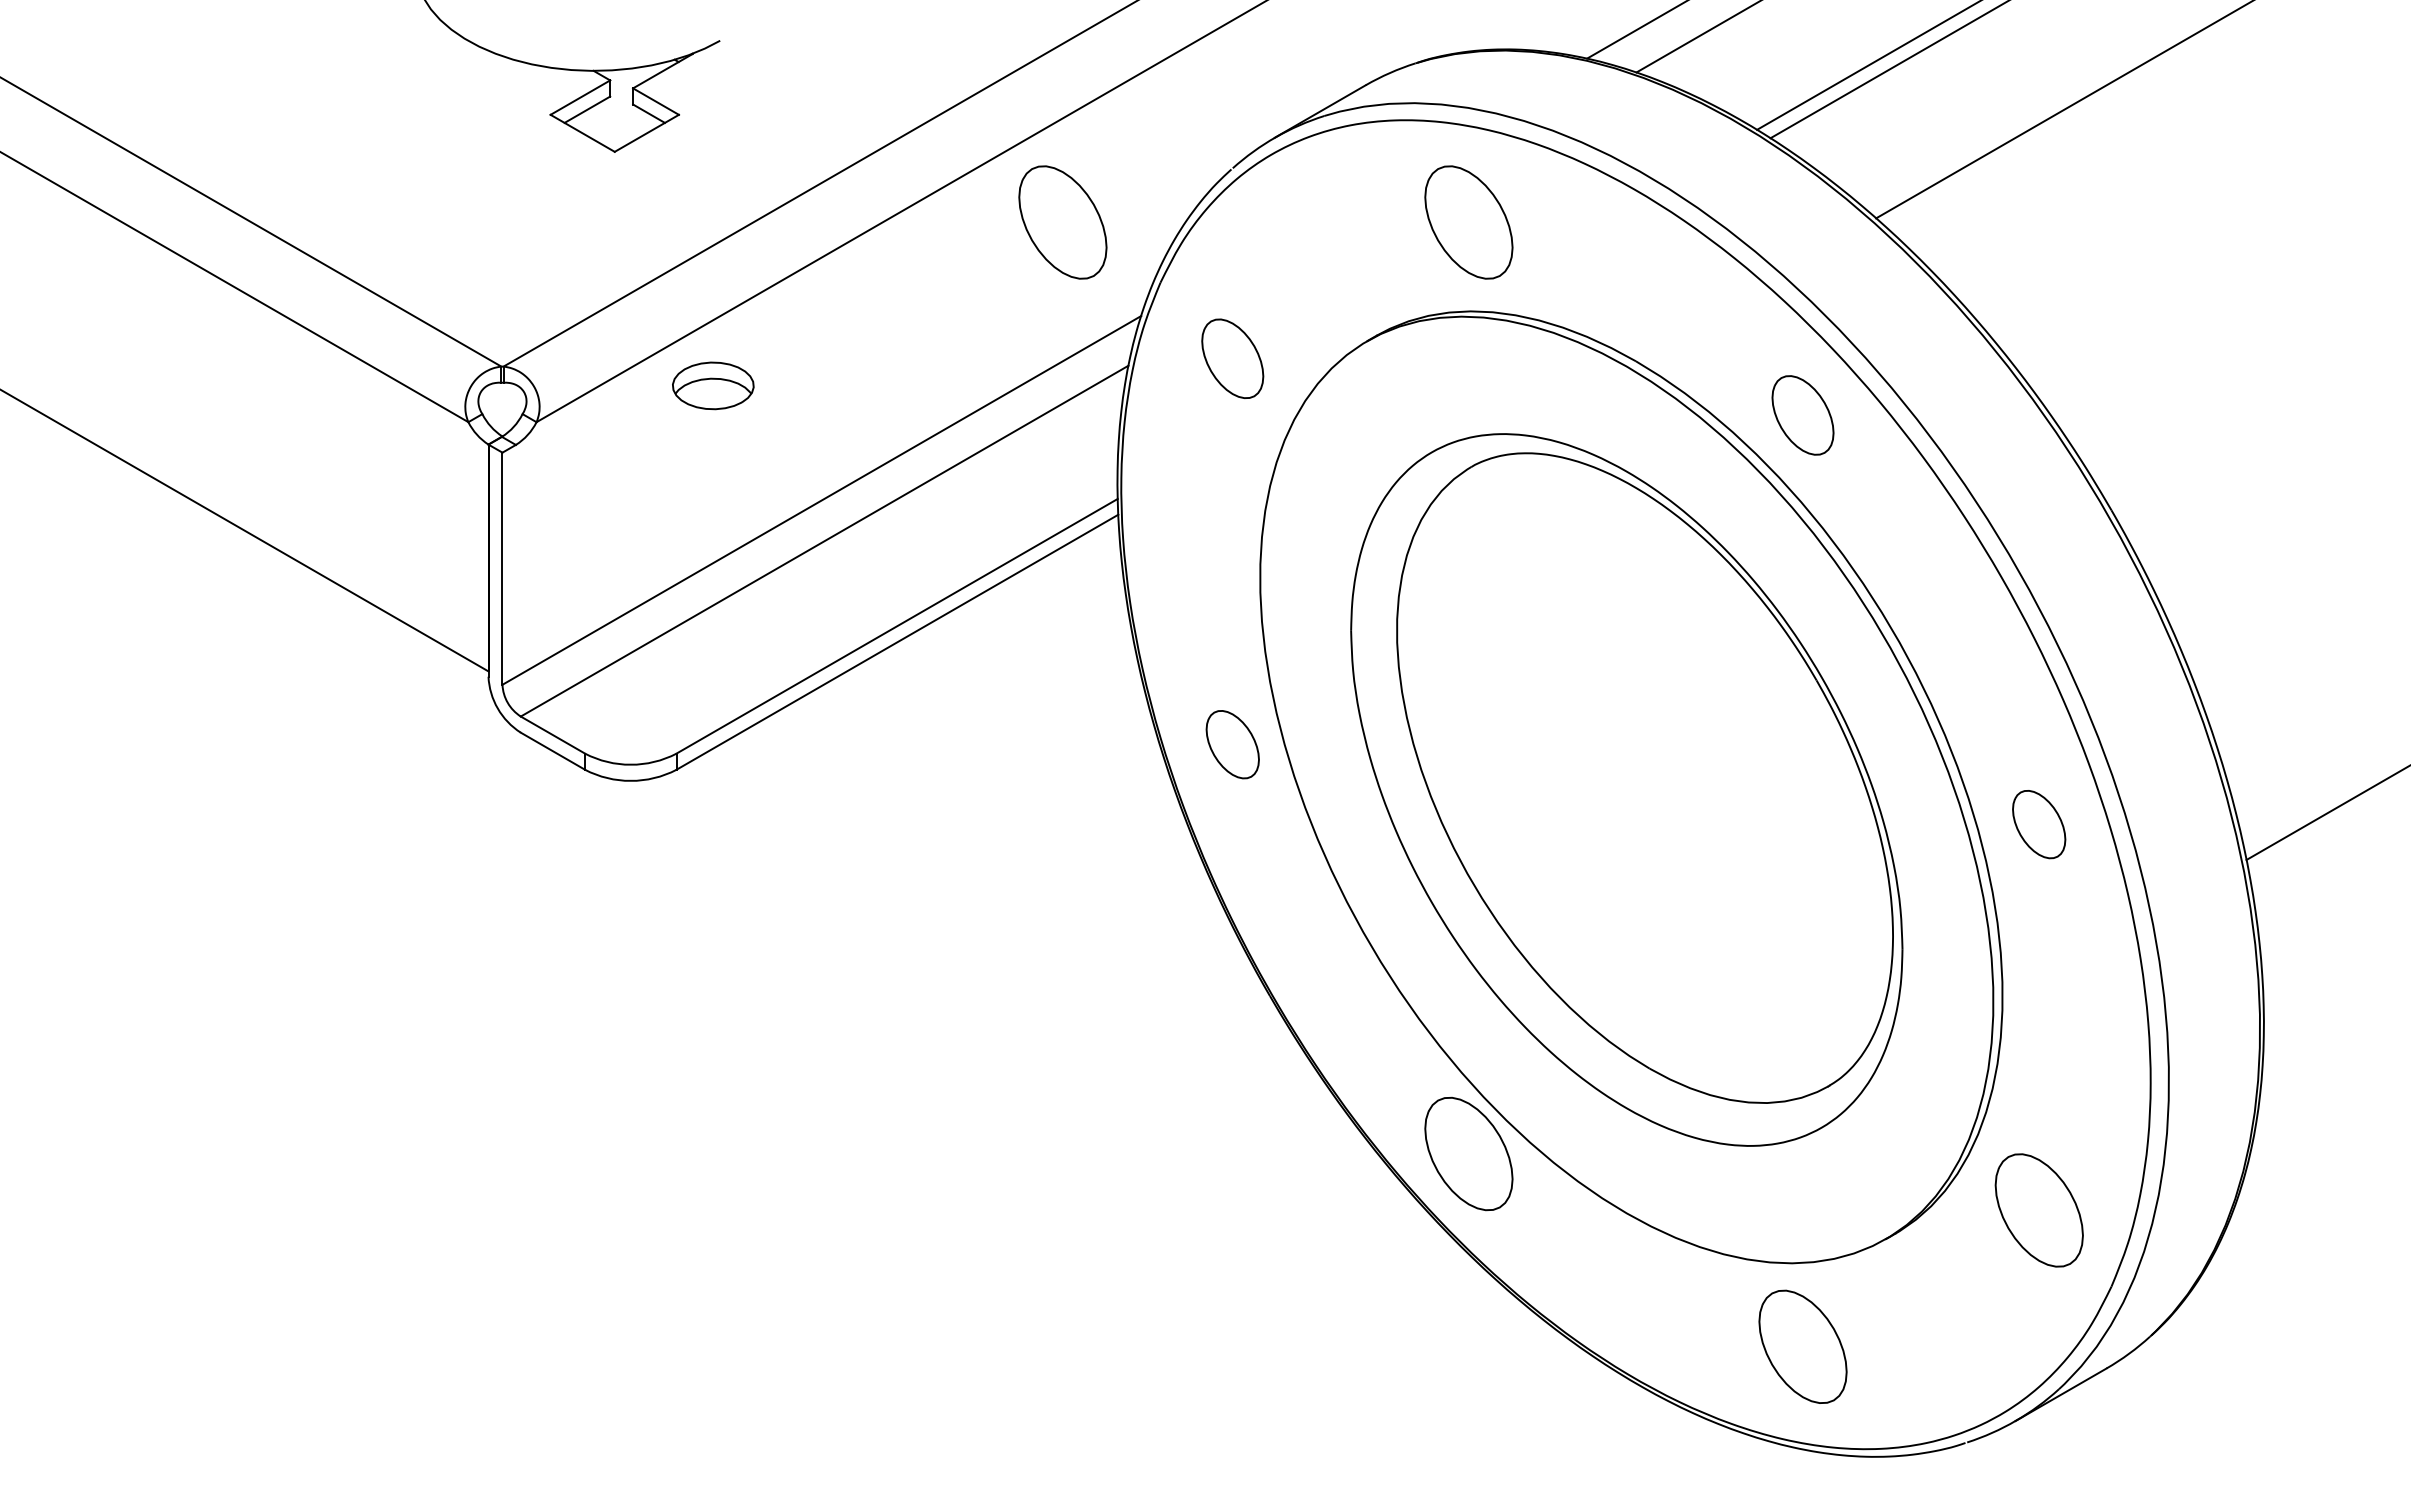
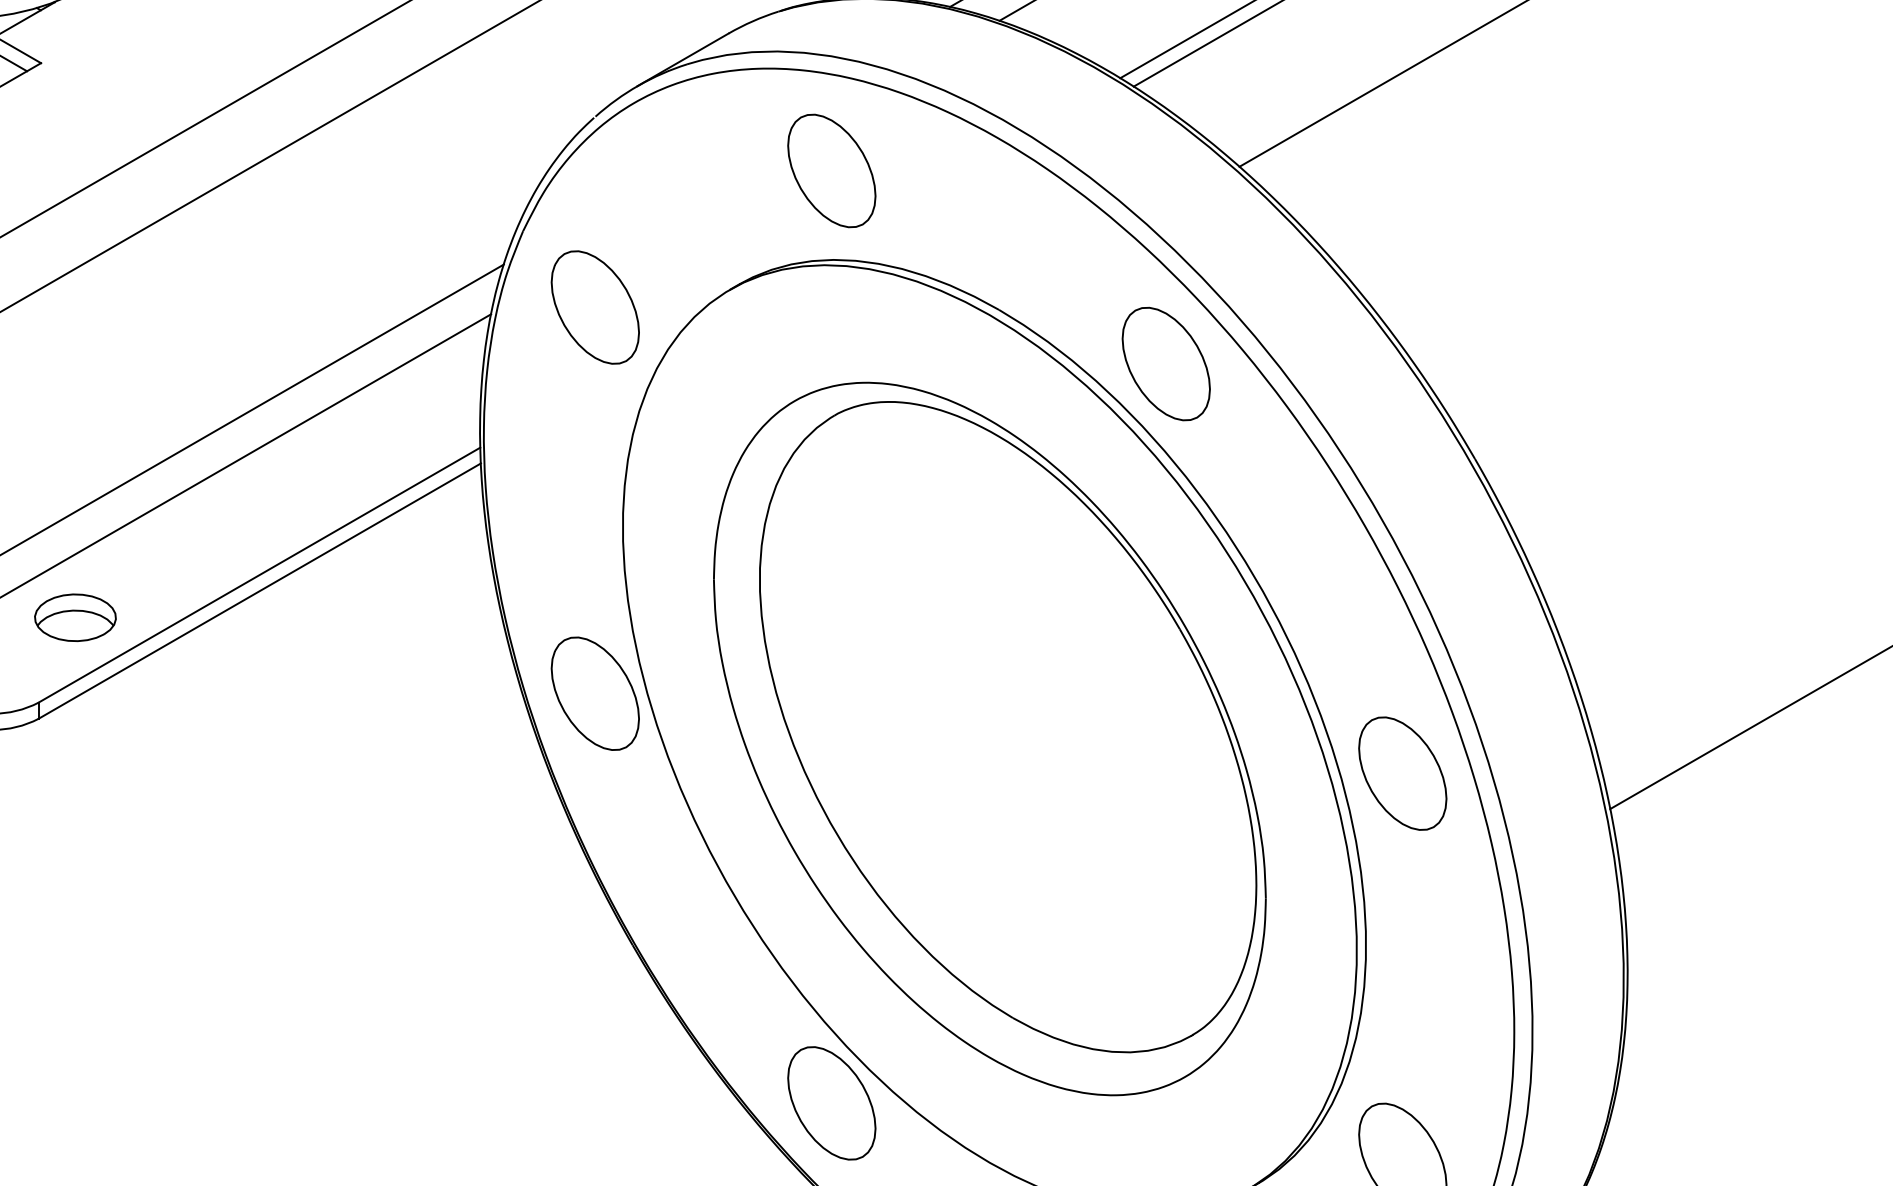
part: (1062, 222) -> (425, 170), removed
part: (1232, 358) -> (595, 307), size x1.43
part: (713, 385) -> (75, 617), moved
part: (1802, 415) -> (1165, 364), size x1.43
part: (1232, 744) -> (595, 693), size x1.67
part: (2038, 824) -> (1401, 773), size x1.67

